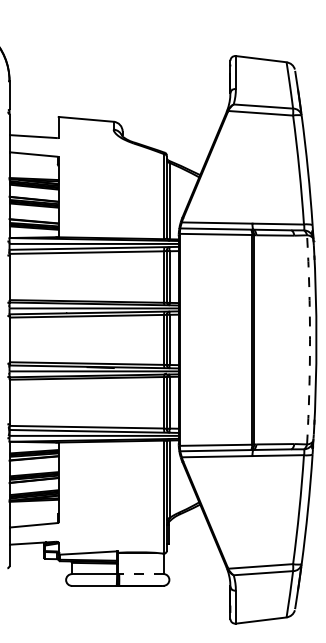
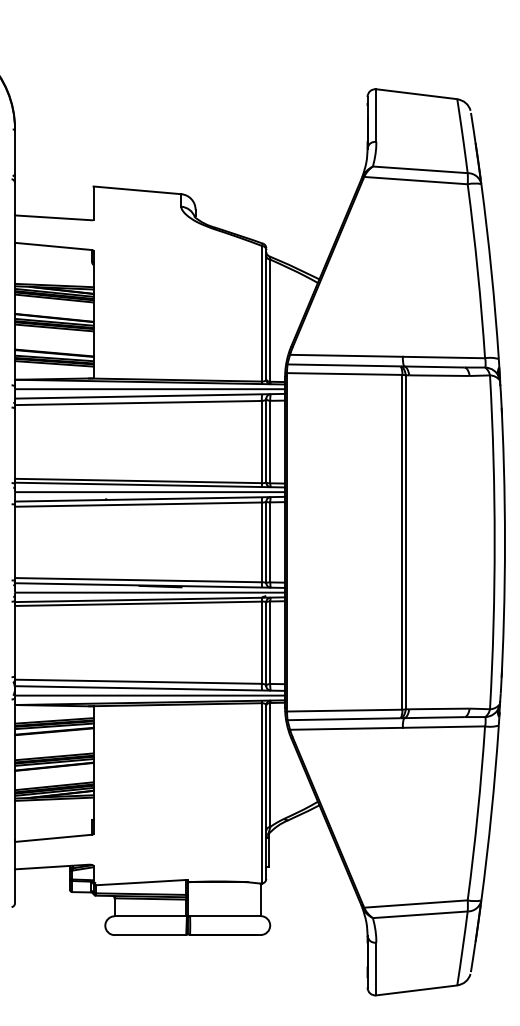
arc: (310, 339) -> (495, 541), dashed -> solid
line: (140, 574) -> (224, 916), dashed -> solid

